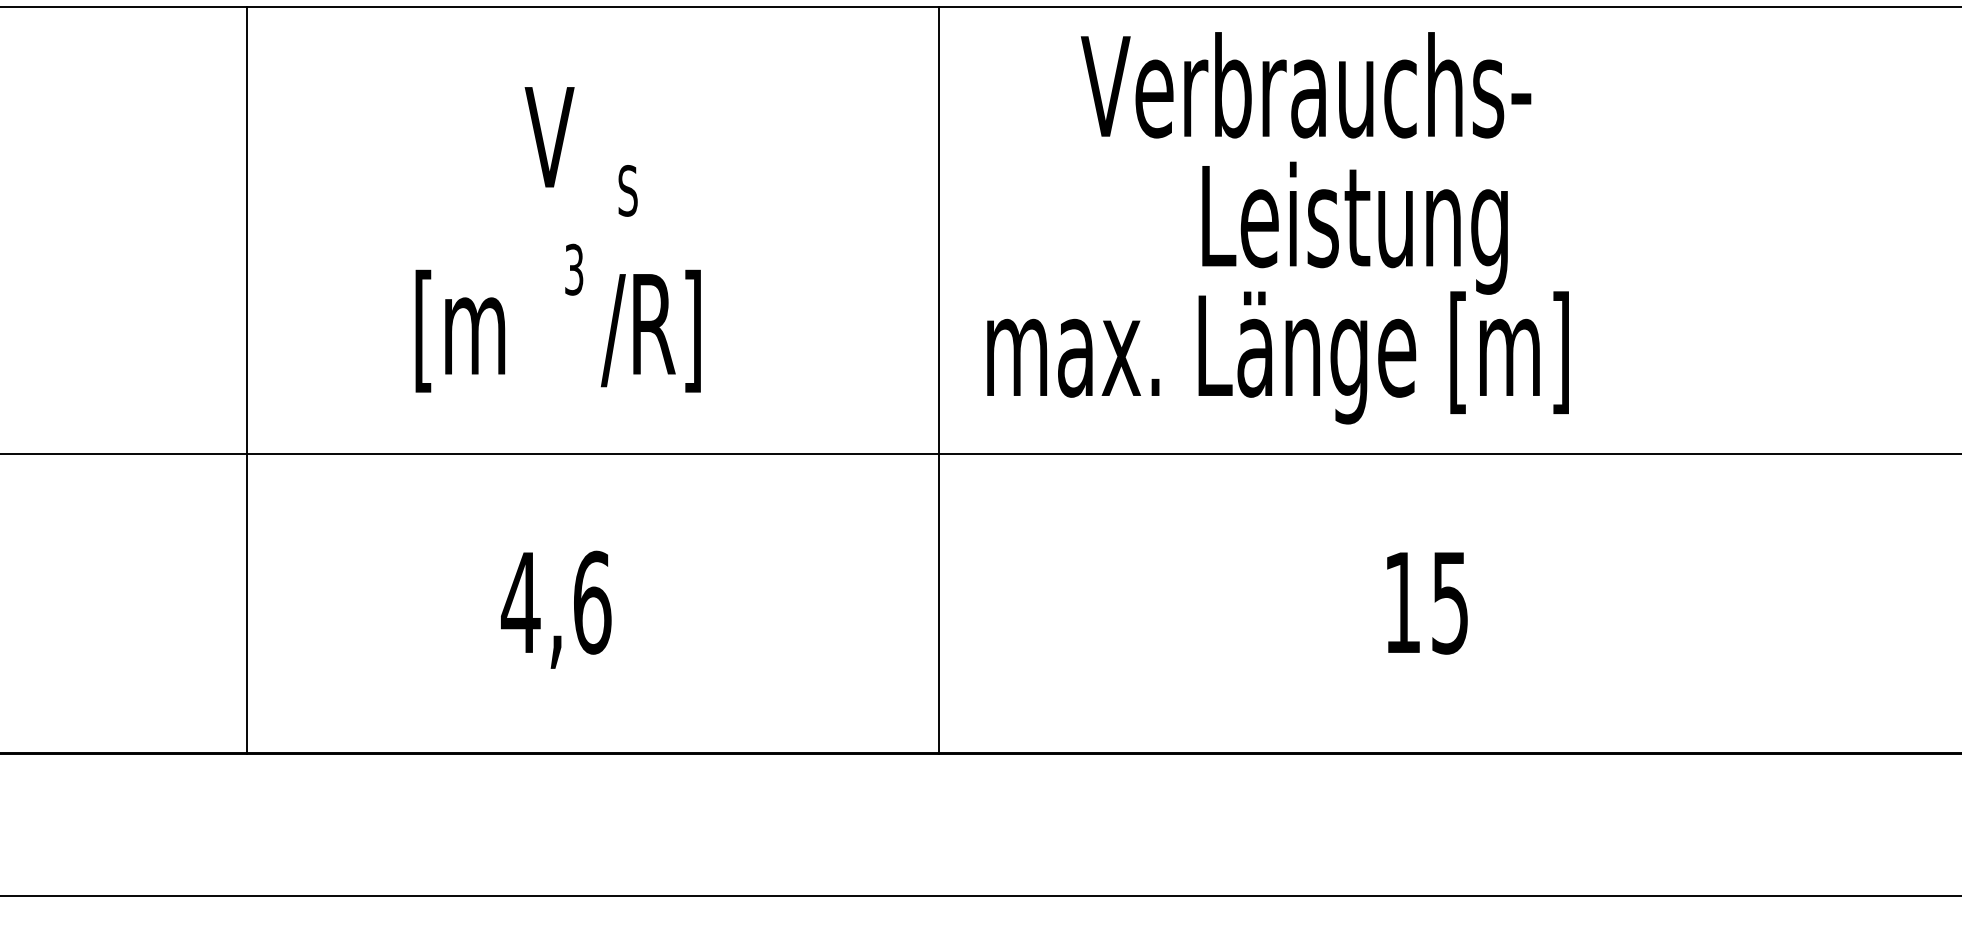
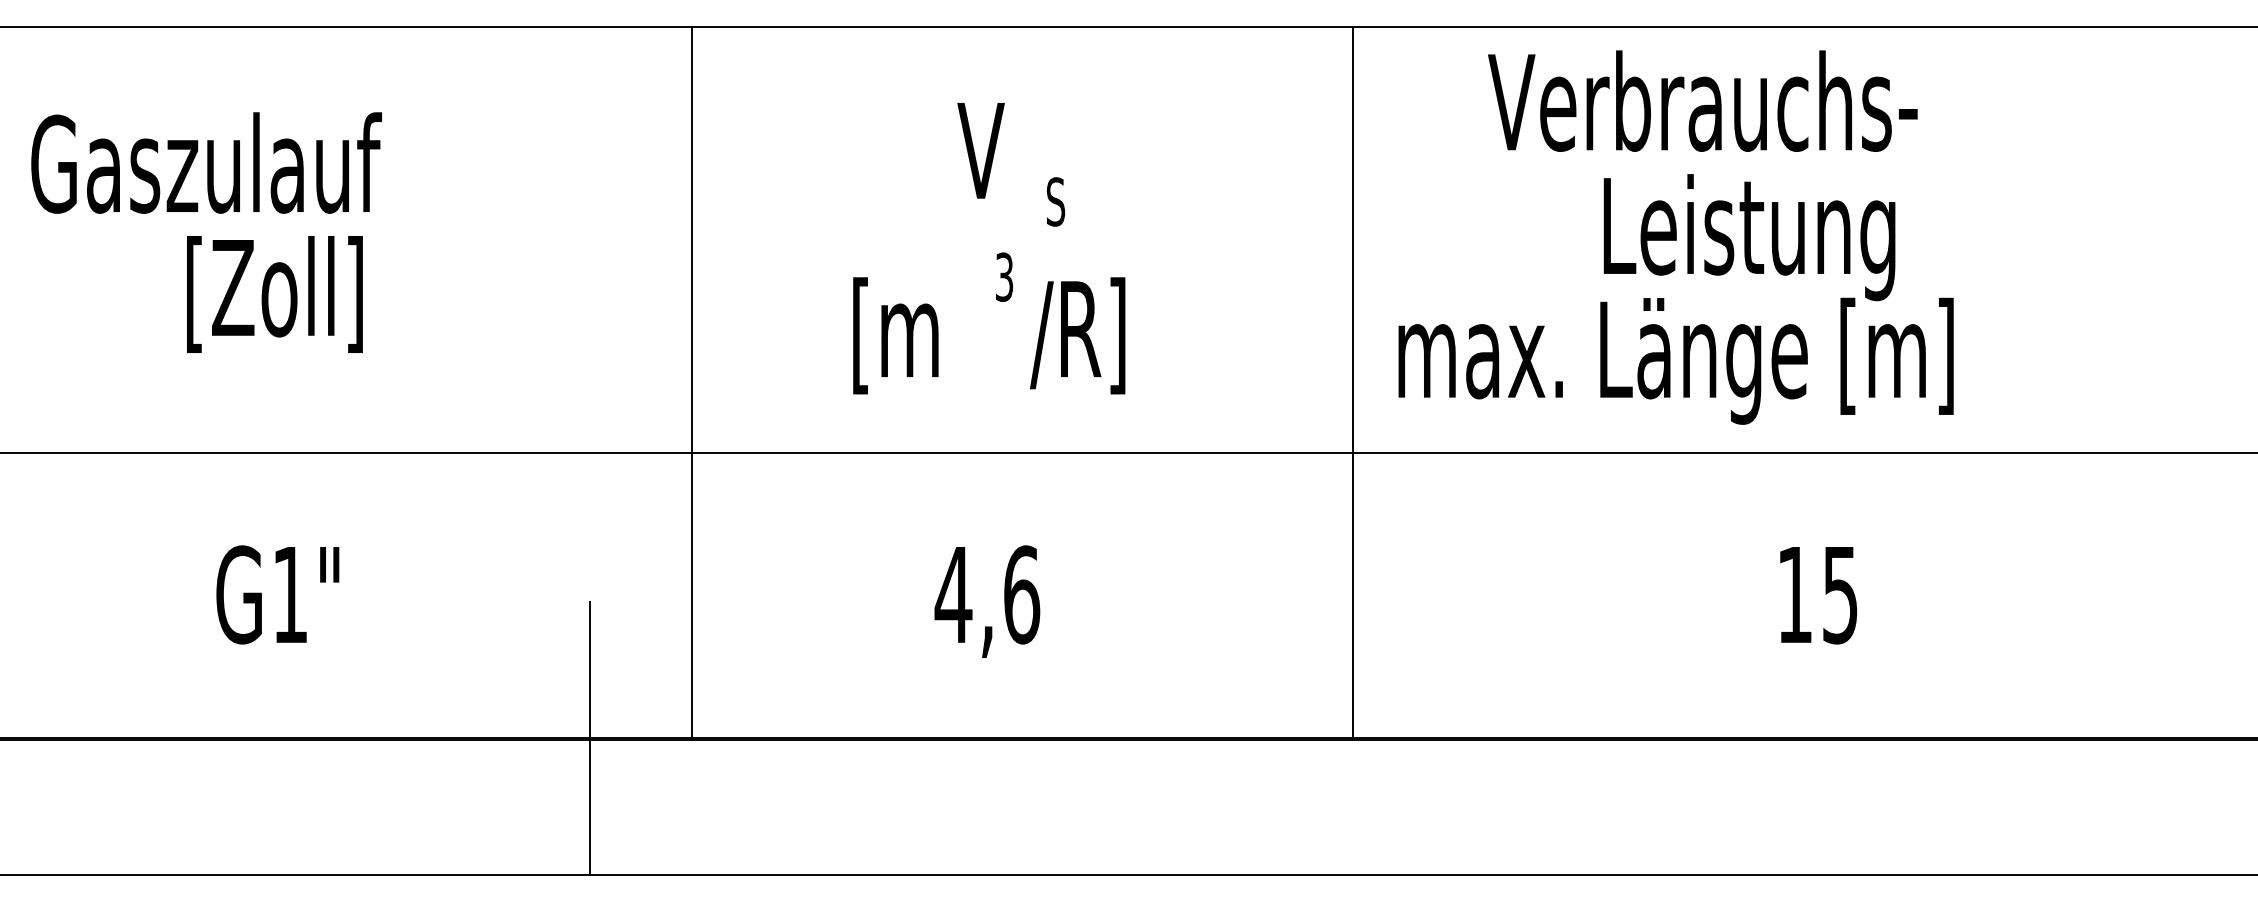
line: (139, 753) -> (589, 738), added

